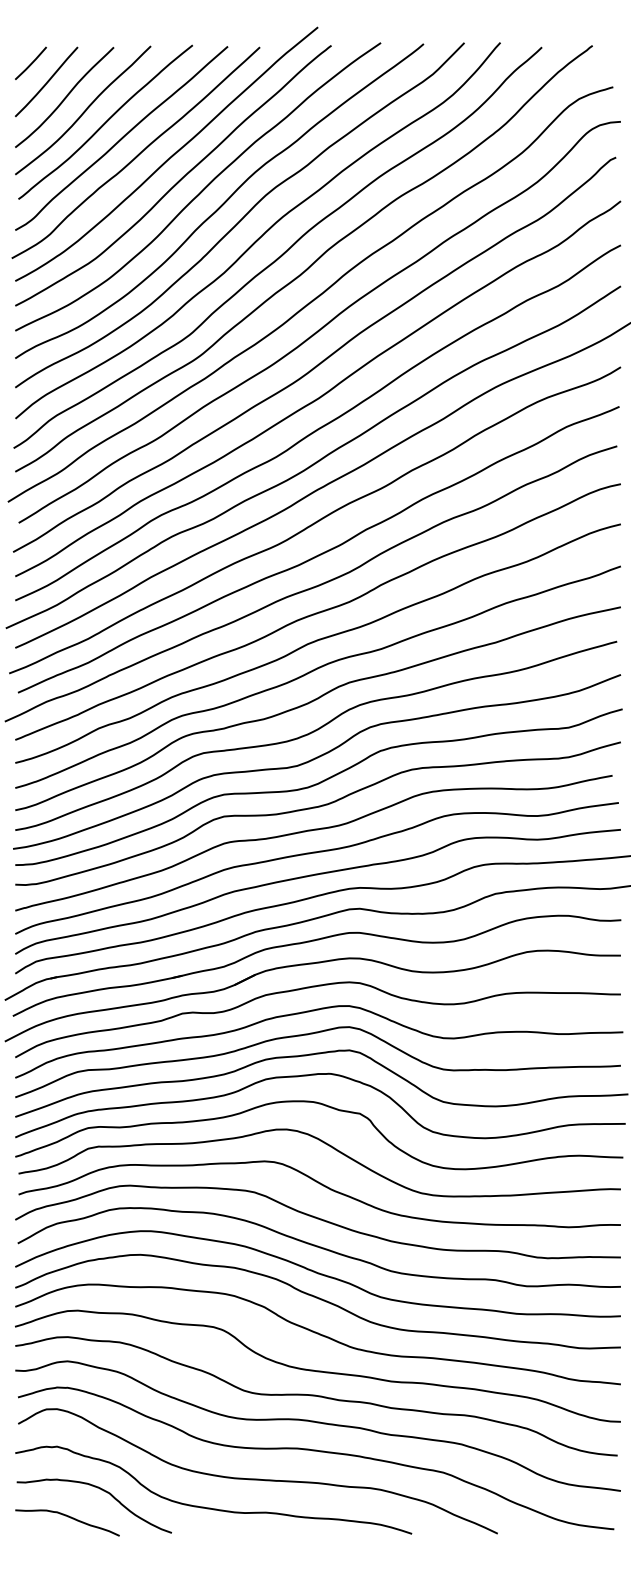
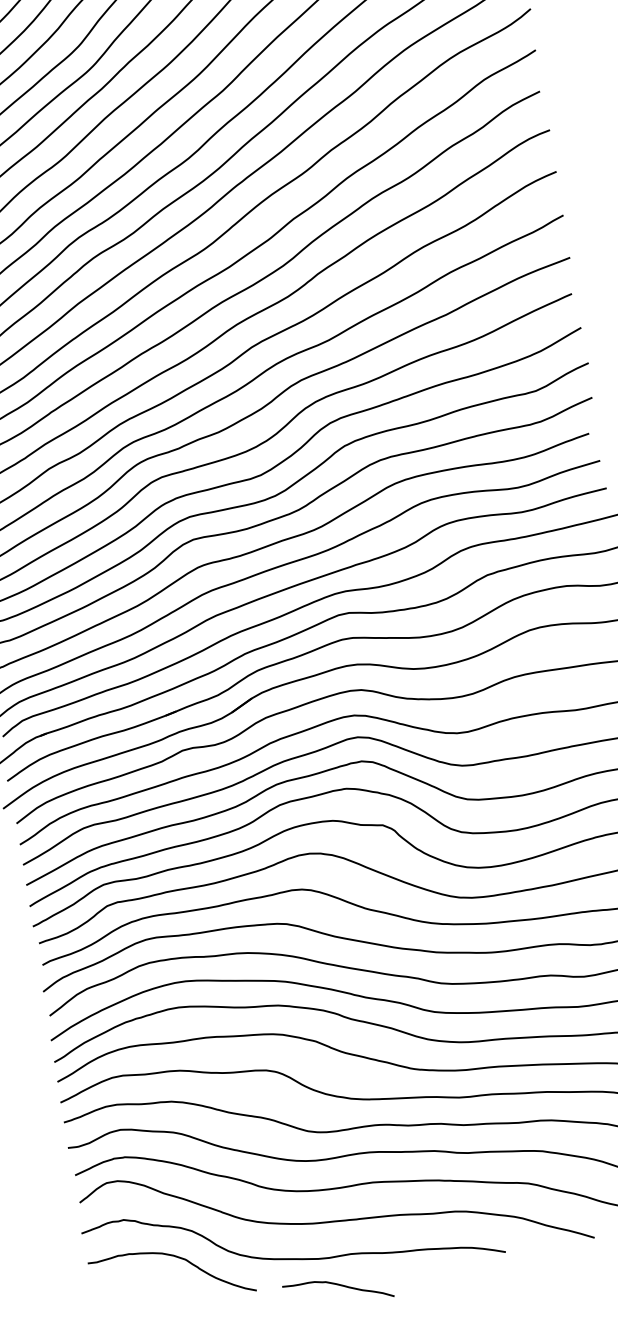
curve: (67, 1517) -> (337, 1285), moved

